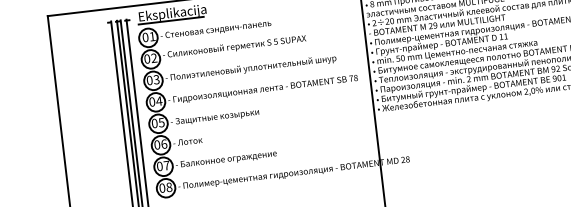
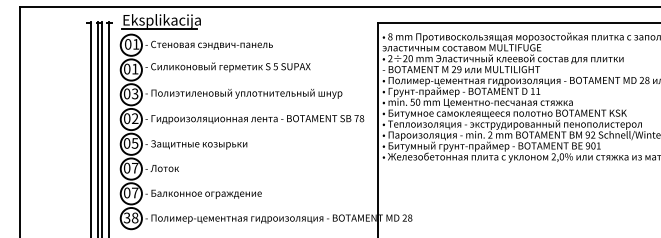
text: (154, 57) -> (135, 68), 02 -> 01
text: (158, 101) -> (134, 118), 04 -> 02
text: (164, 143) -> (135, 167), 06 -> 07
text: (161, 187) -> (126, 217), 08 -> 38

